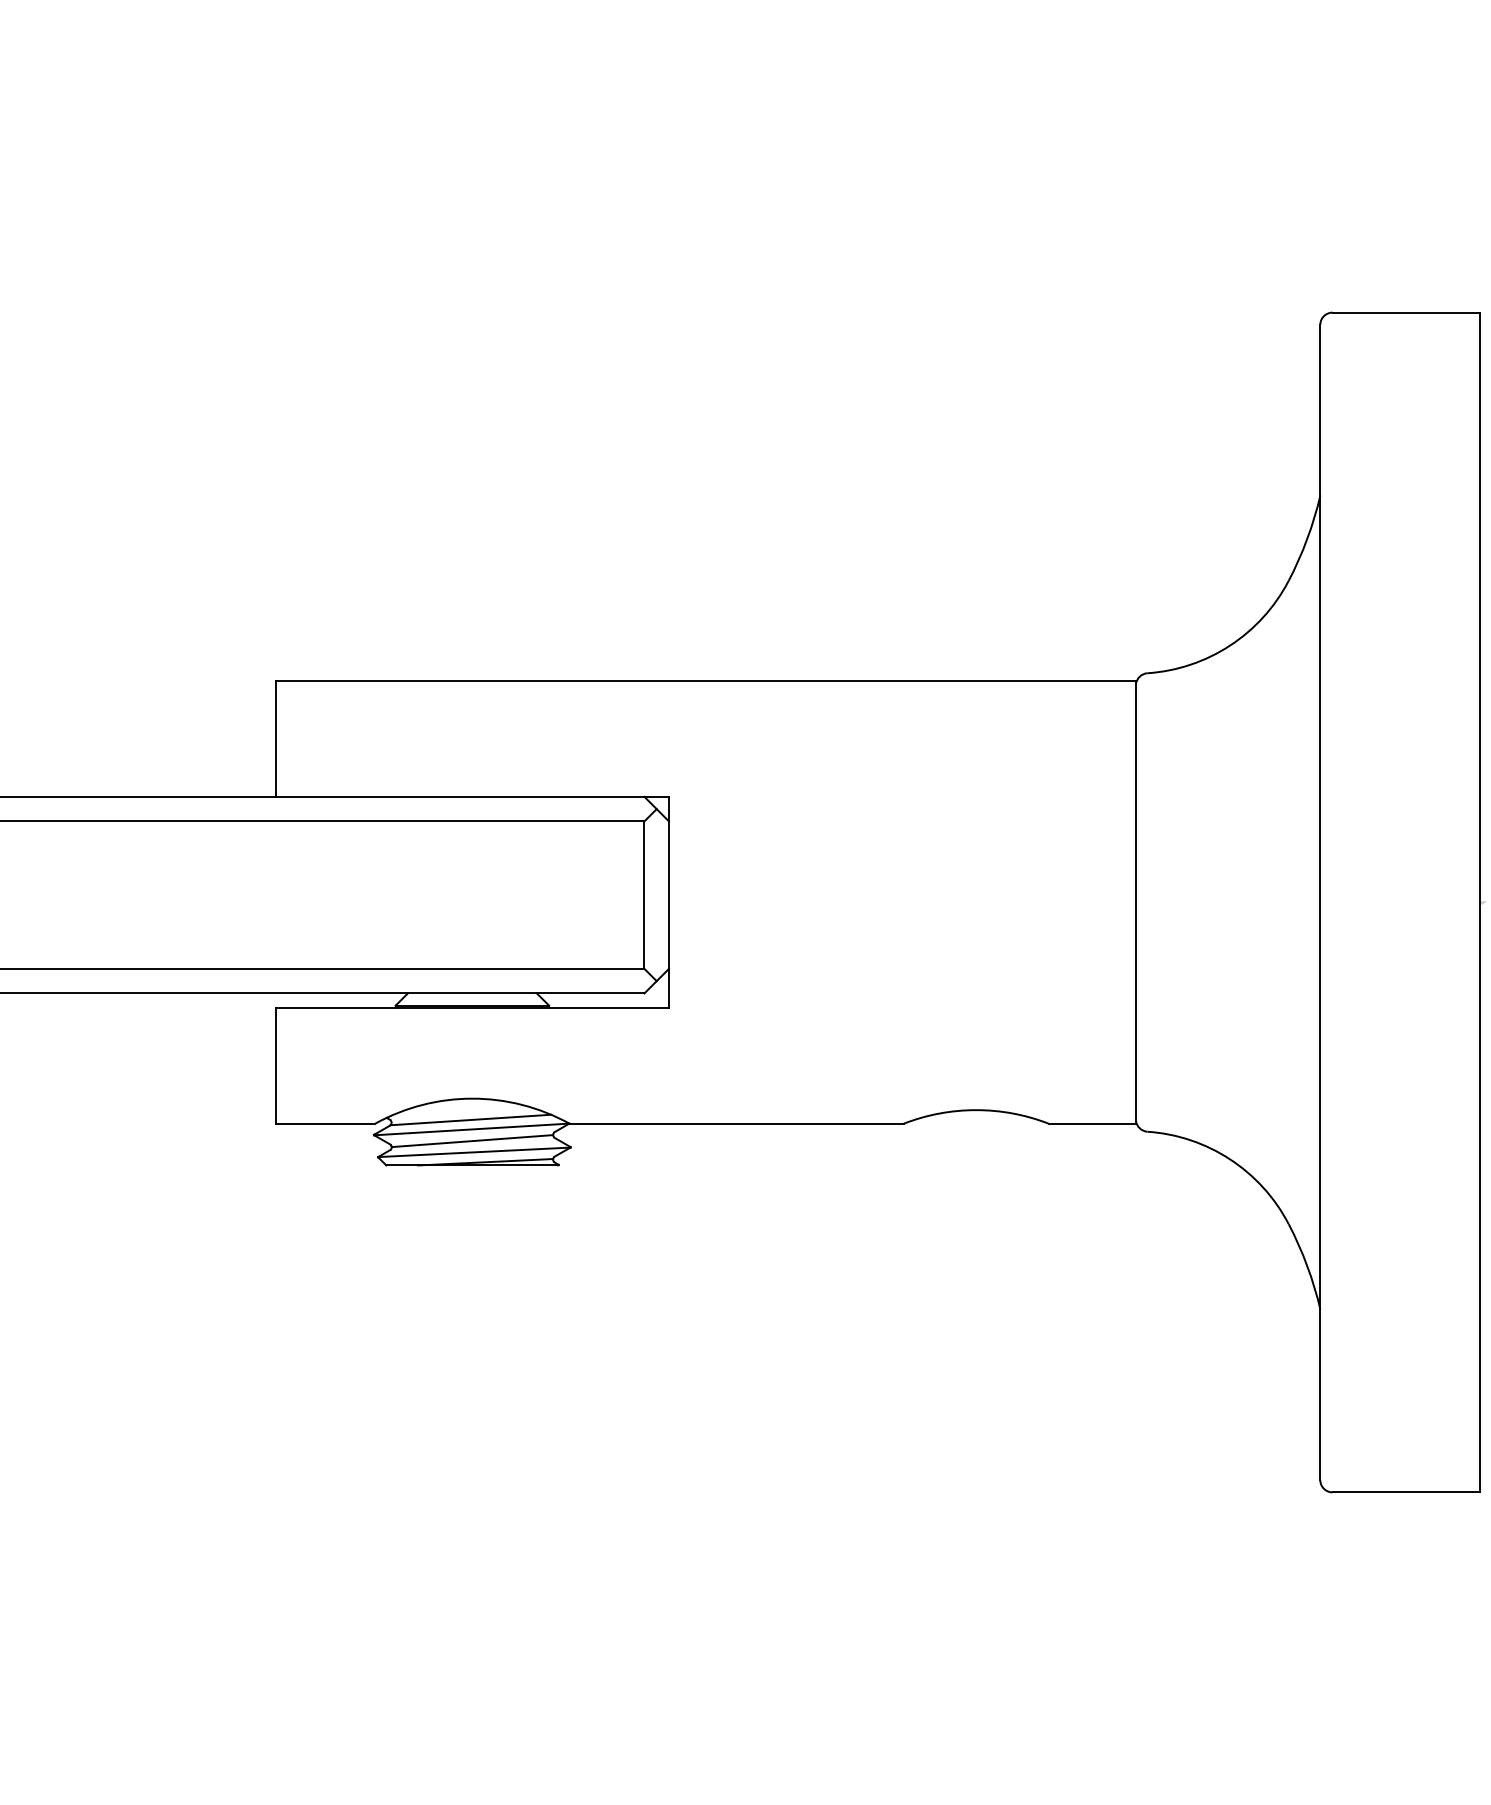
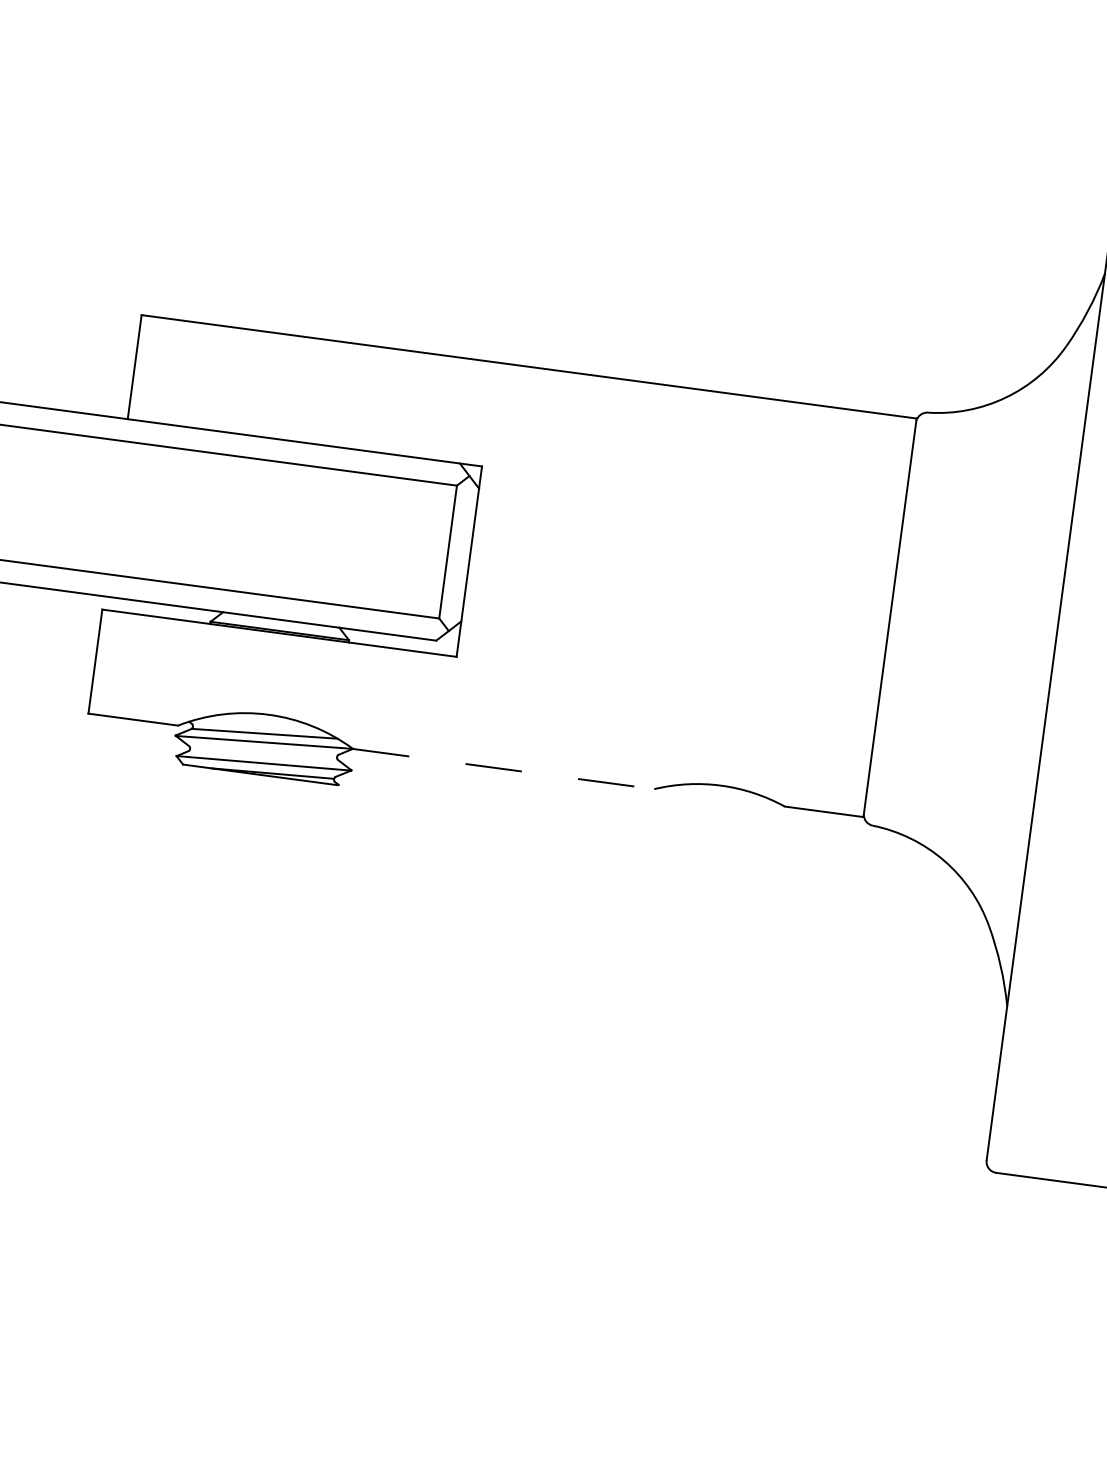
line: (737, 1123) -> (504, 768), solid -> dashed
line: (472, 1141) -> (263, 753), removed

